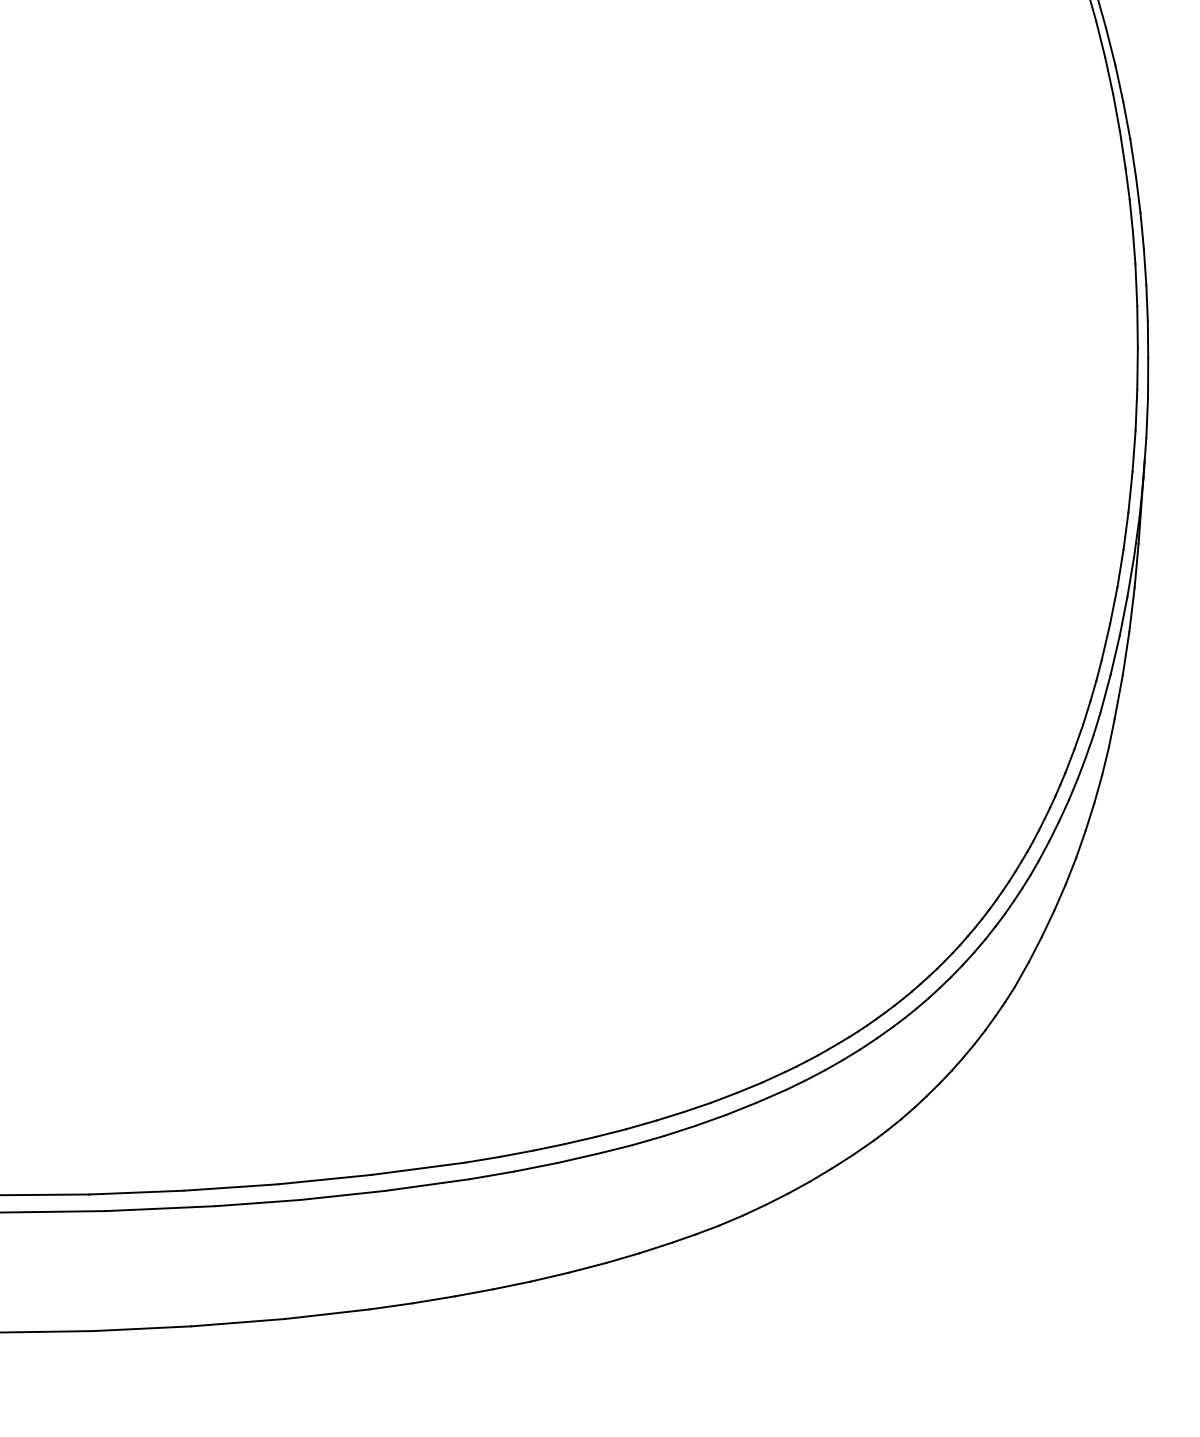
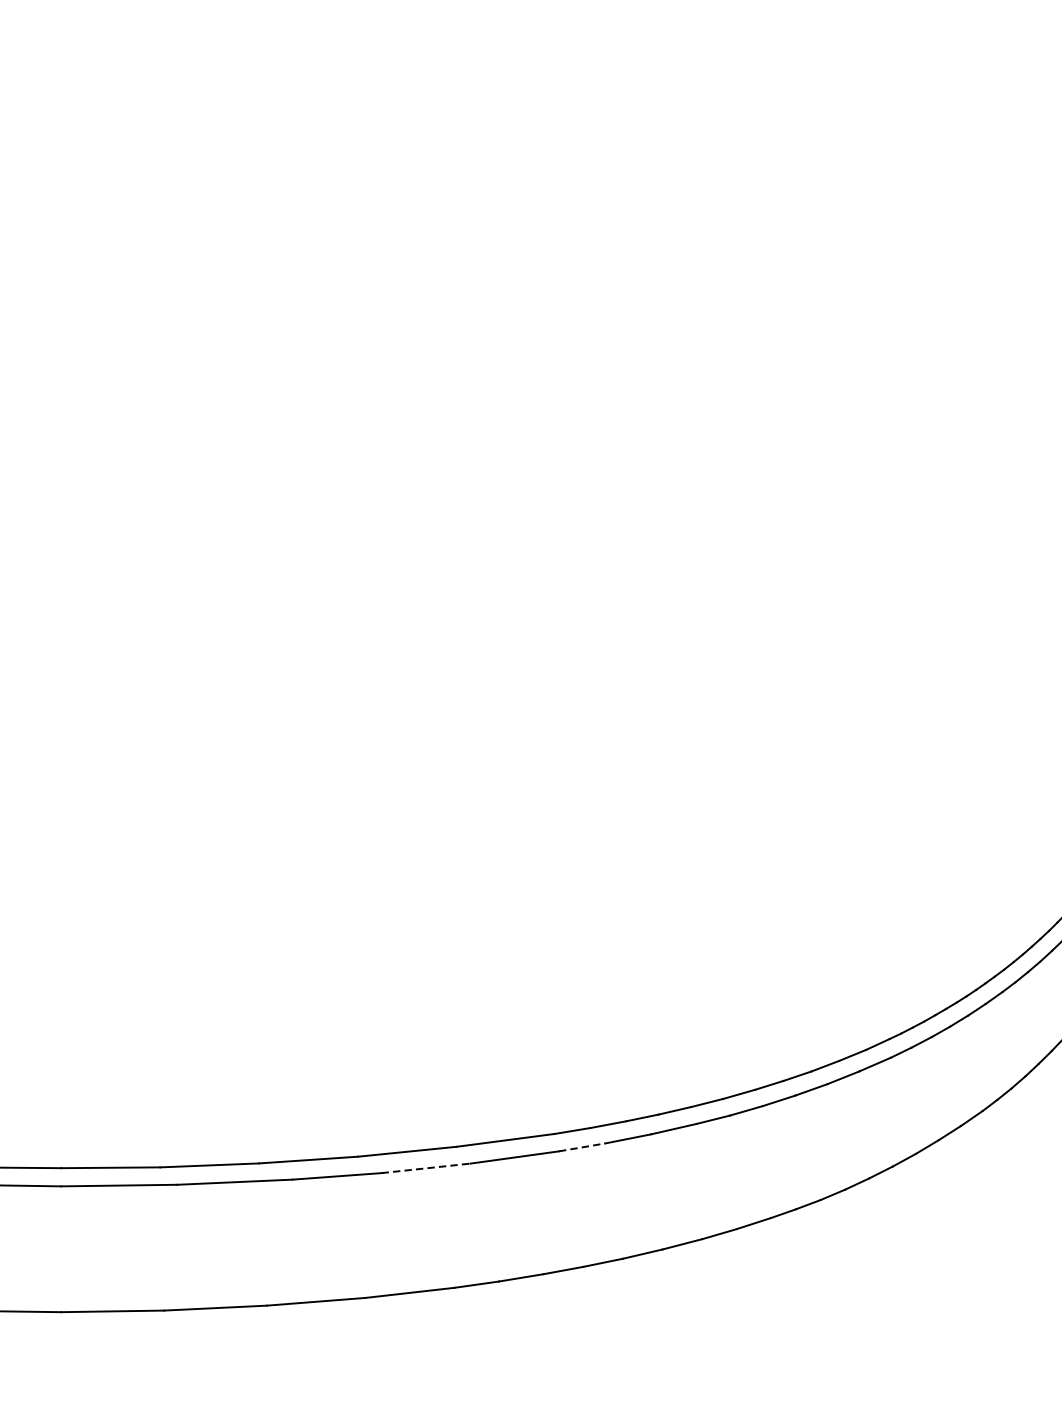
line: (492, 1175) -> (582, 1147), solid -> dashed
line: (342, 1195) -> (425, 1168), solid -> dashed

